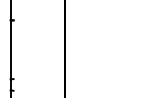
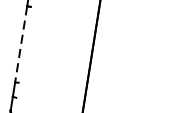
line: (10, 49) -> (20, 43), solid -> dashed

